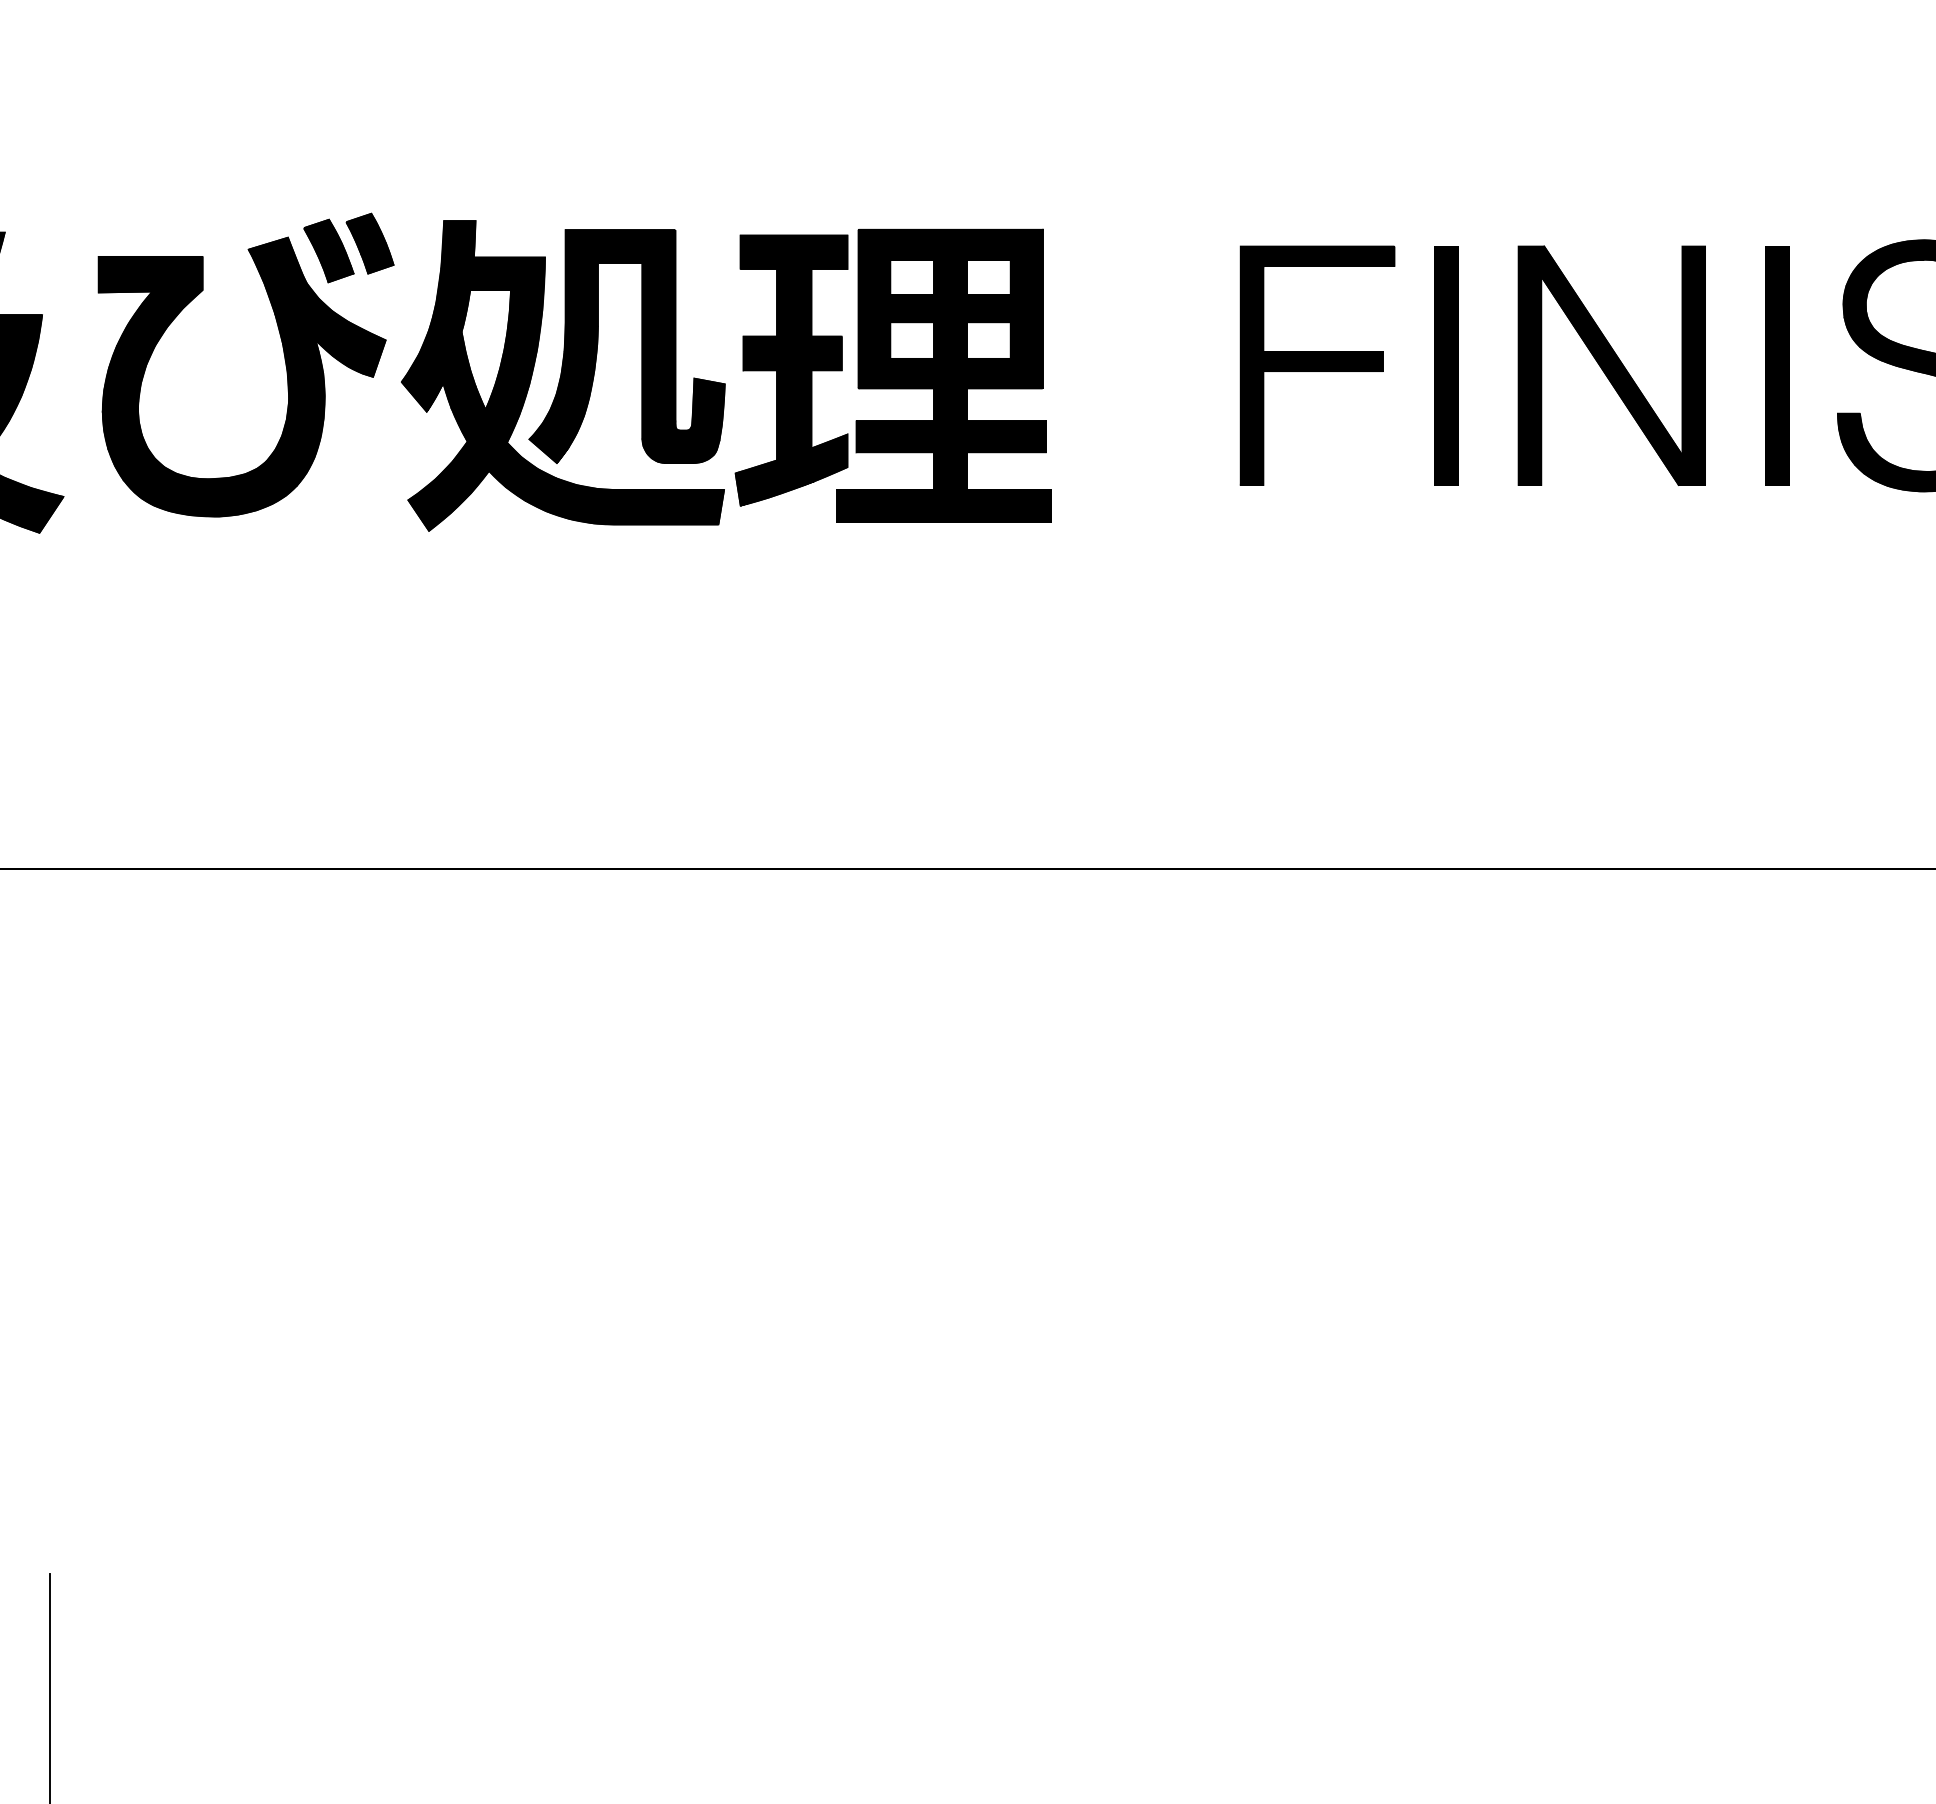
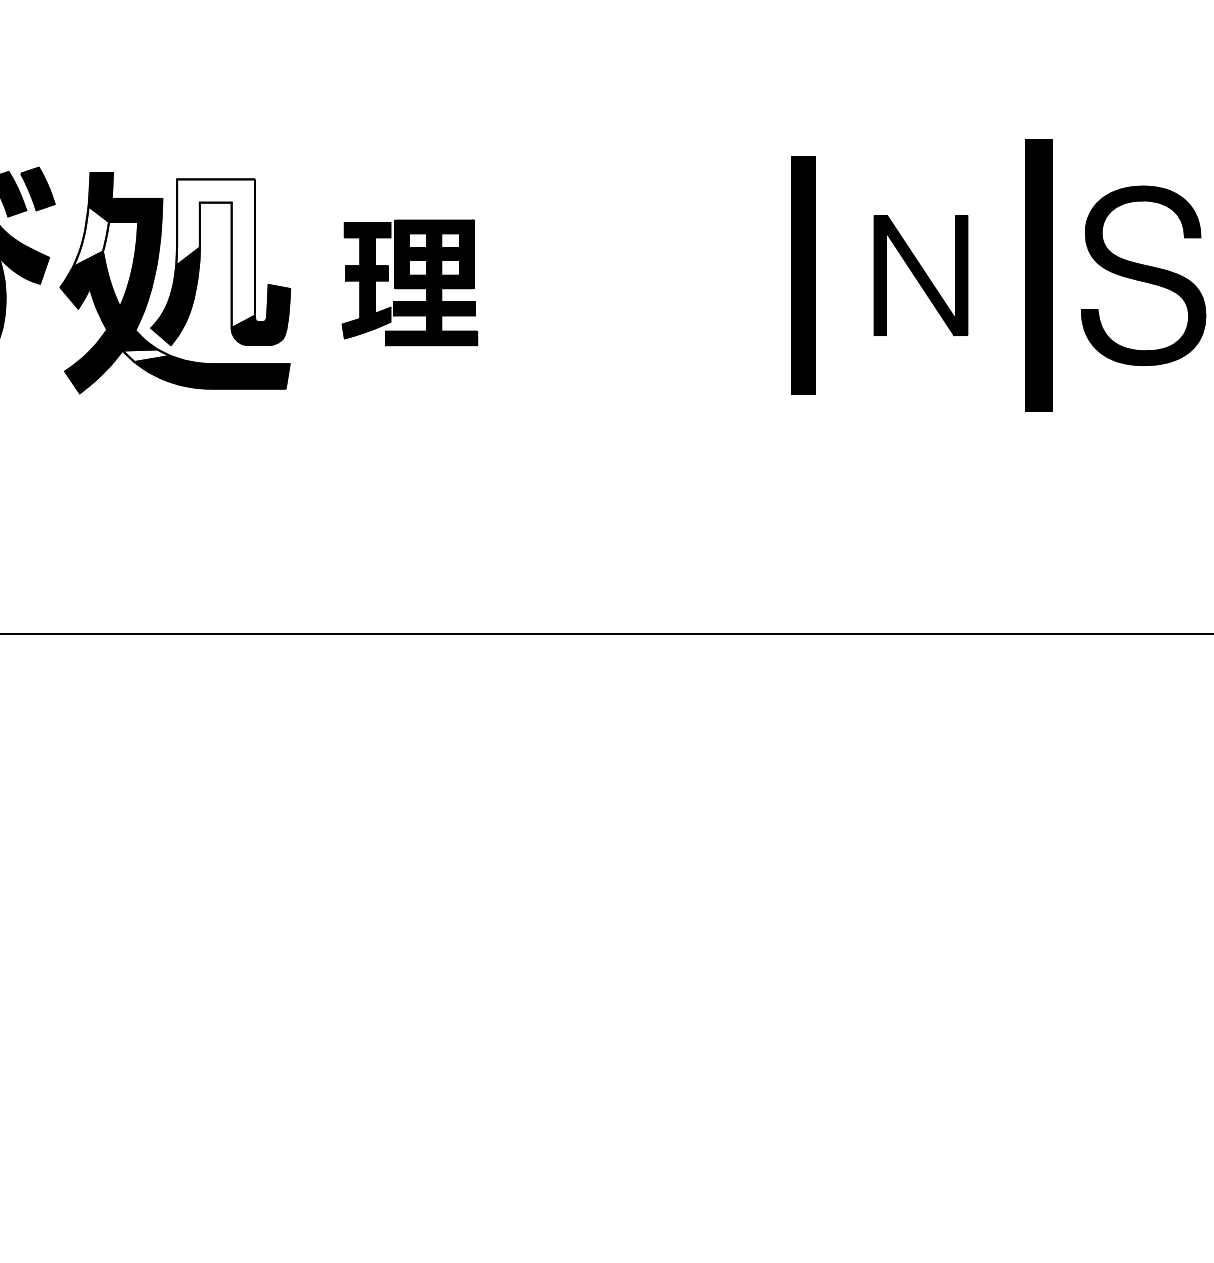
fill: (444, 310) -> (90, 236), removed
fill: (619, 334) -> (215, 253), removed
part: (1317, 365) -> (711, 275), removed
part: (1446, 365) -> (803, 275), size x1.4
part: (1611, 365) -> (920, 275), size x0.7
part: (1777, 365) -> (1038, 275), size x1.6
part: (892, 375) -> (409, 282), size x0.6
fill: (522, 478) -> (146, 355), removed

